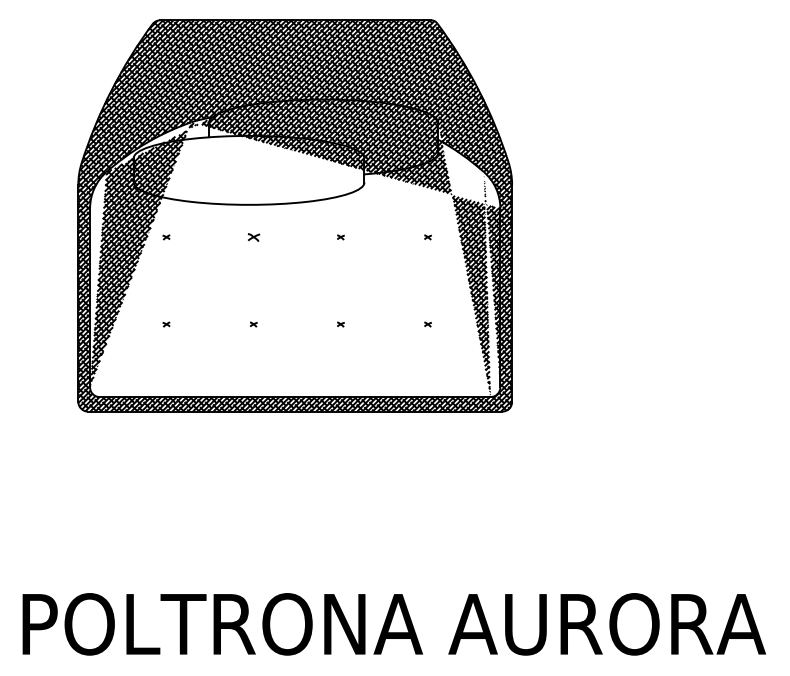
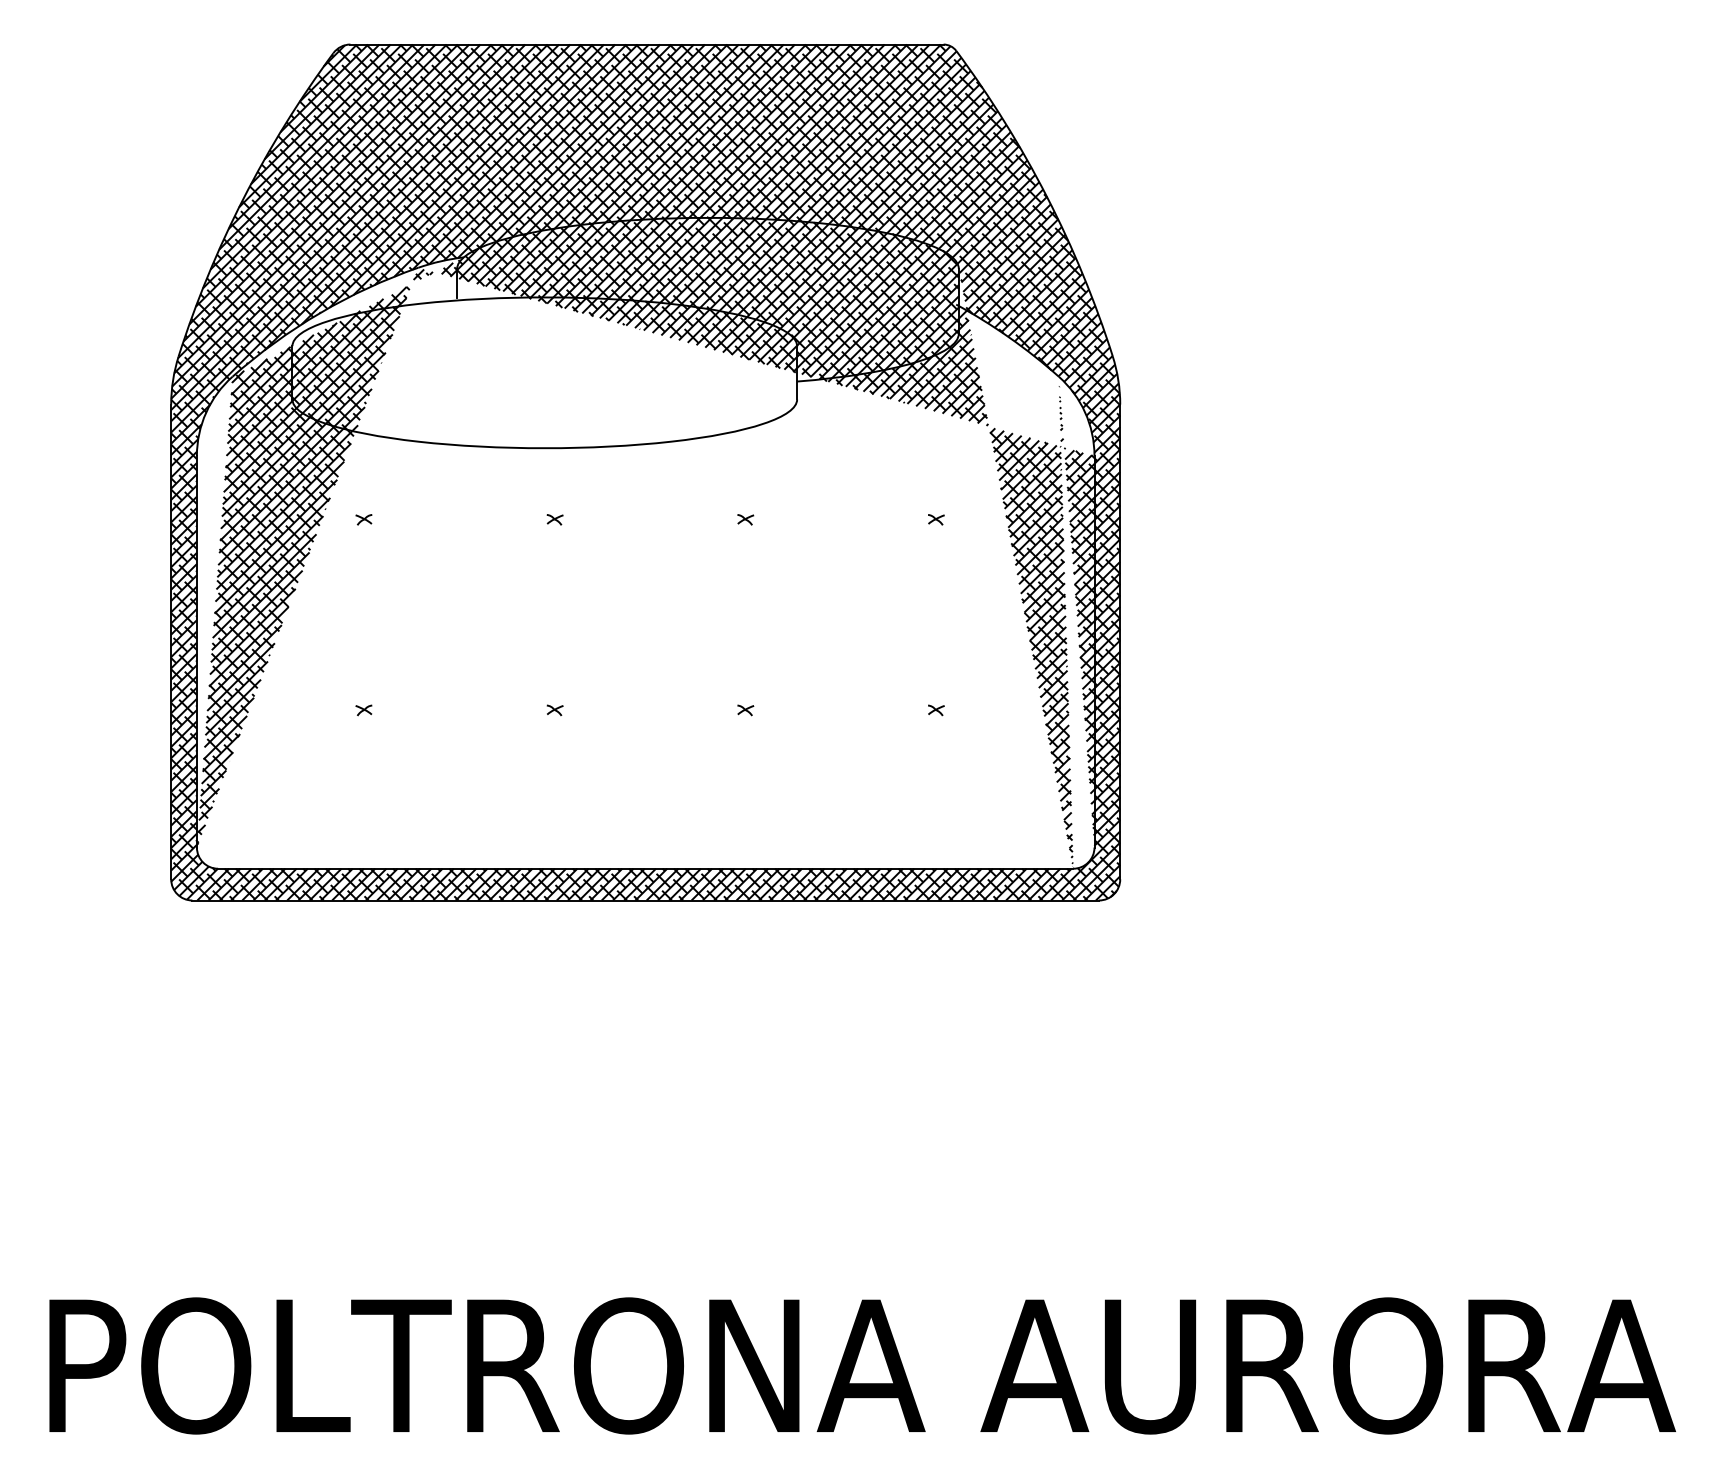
part: (253, 237) -> (554, 519), size x0.62

